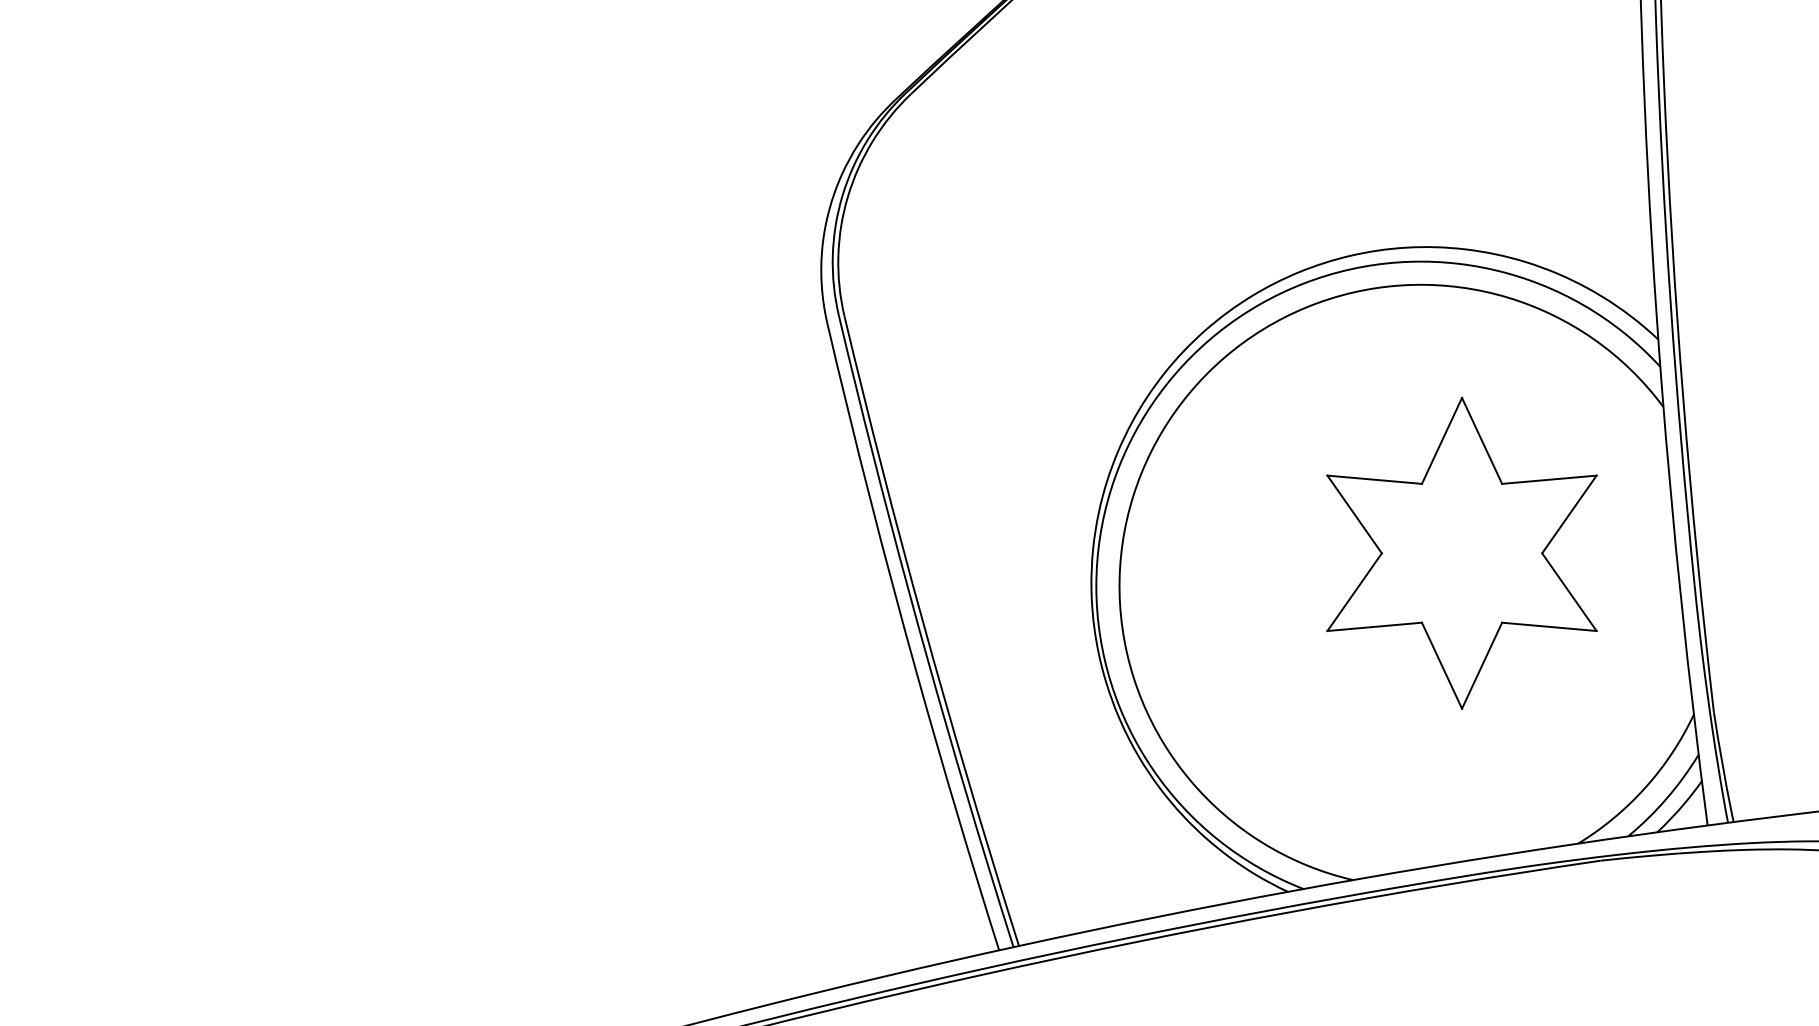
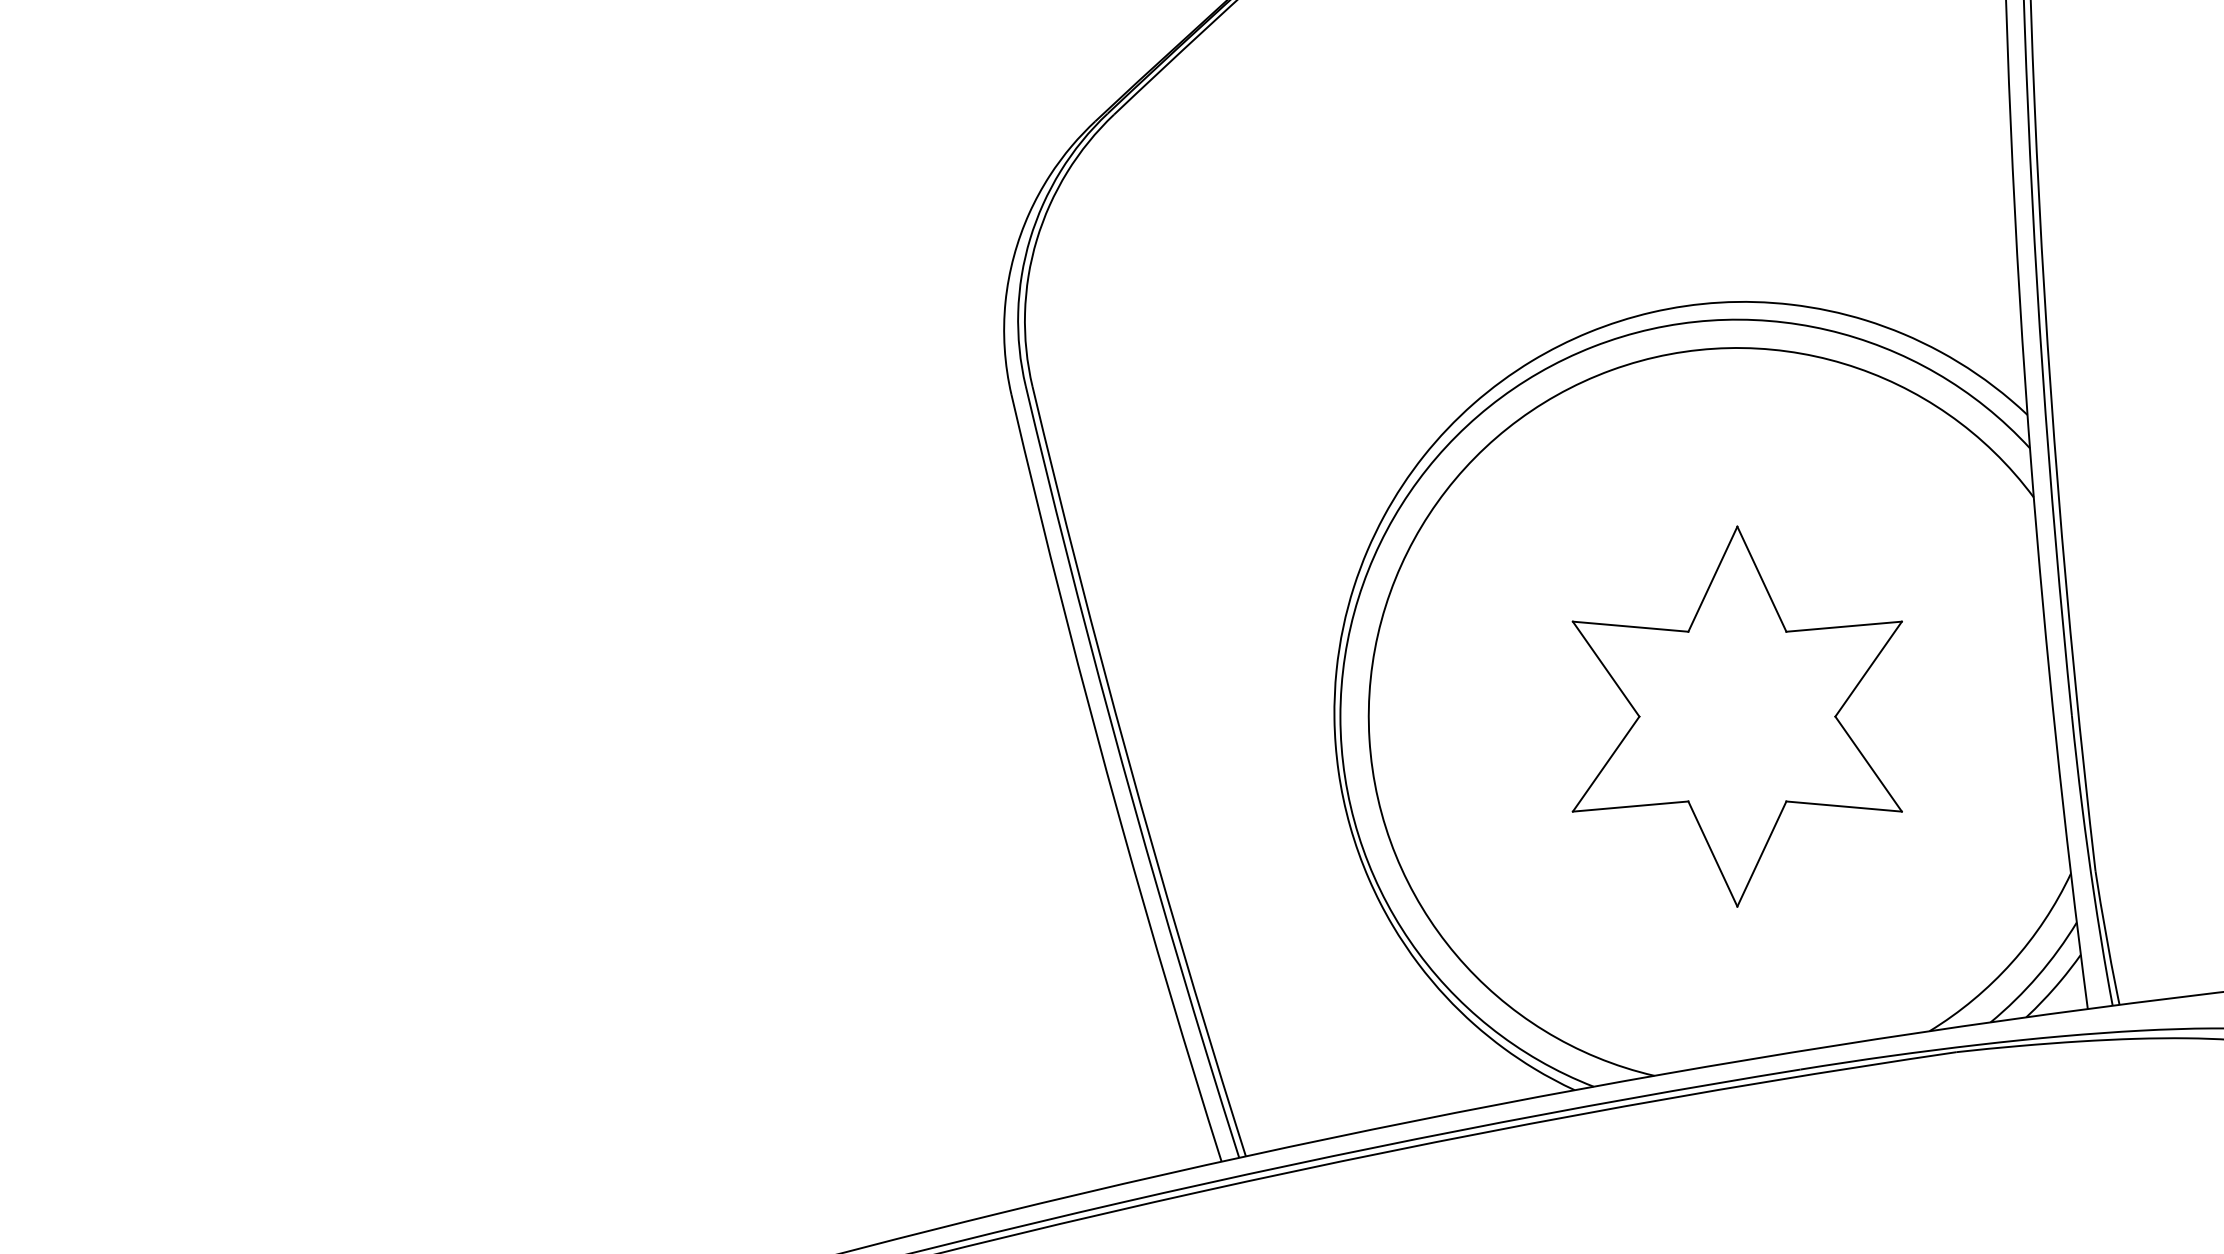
part: (1461, 552) -> (1736, 715), moved

